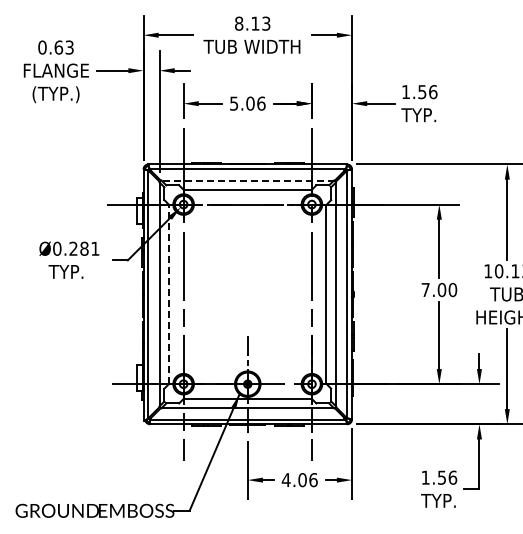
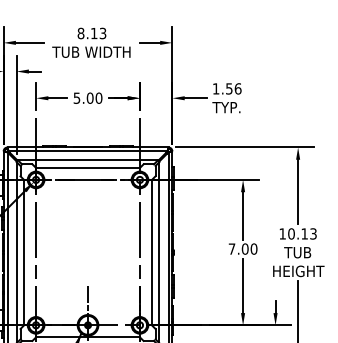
text: (261, 103) -> (99, 98), 5.06 -> 5.00
line: (247, 180) -> (87, 160), dashed -> solid
line: (169, 293) -> (24, 251), dashed -> solid

